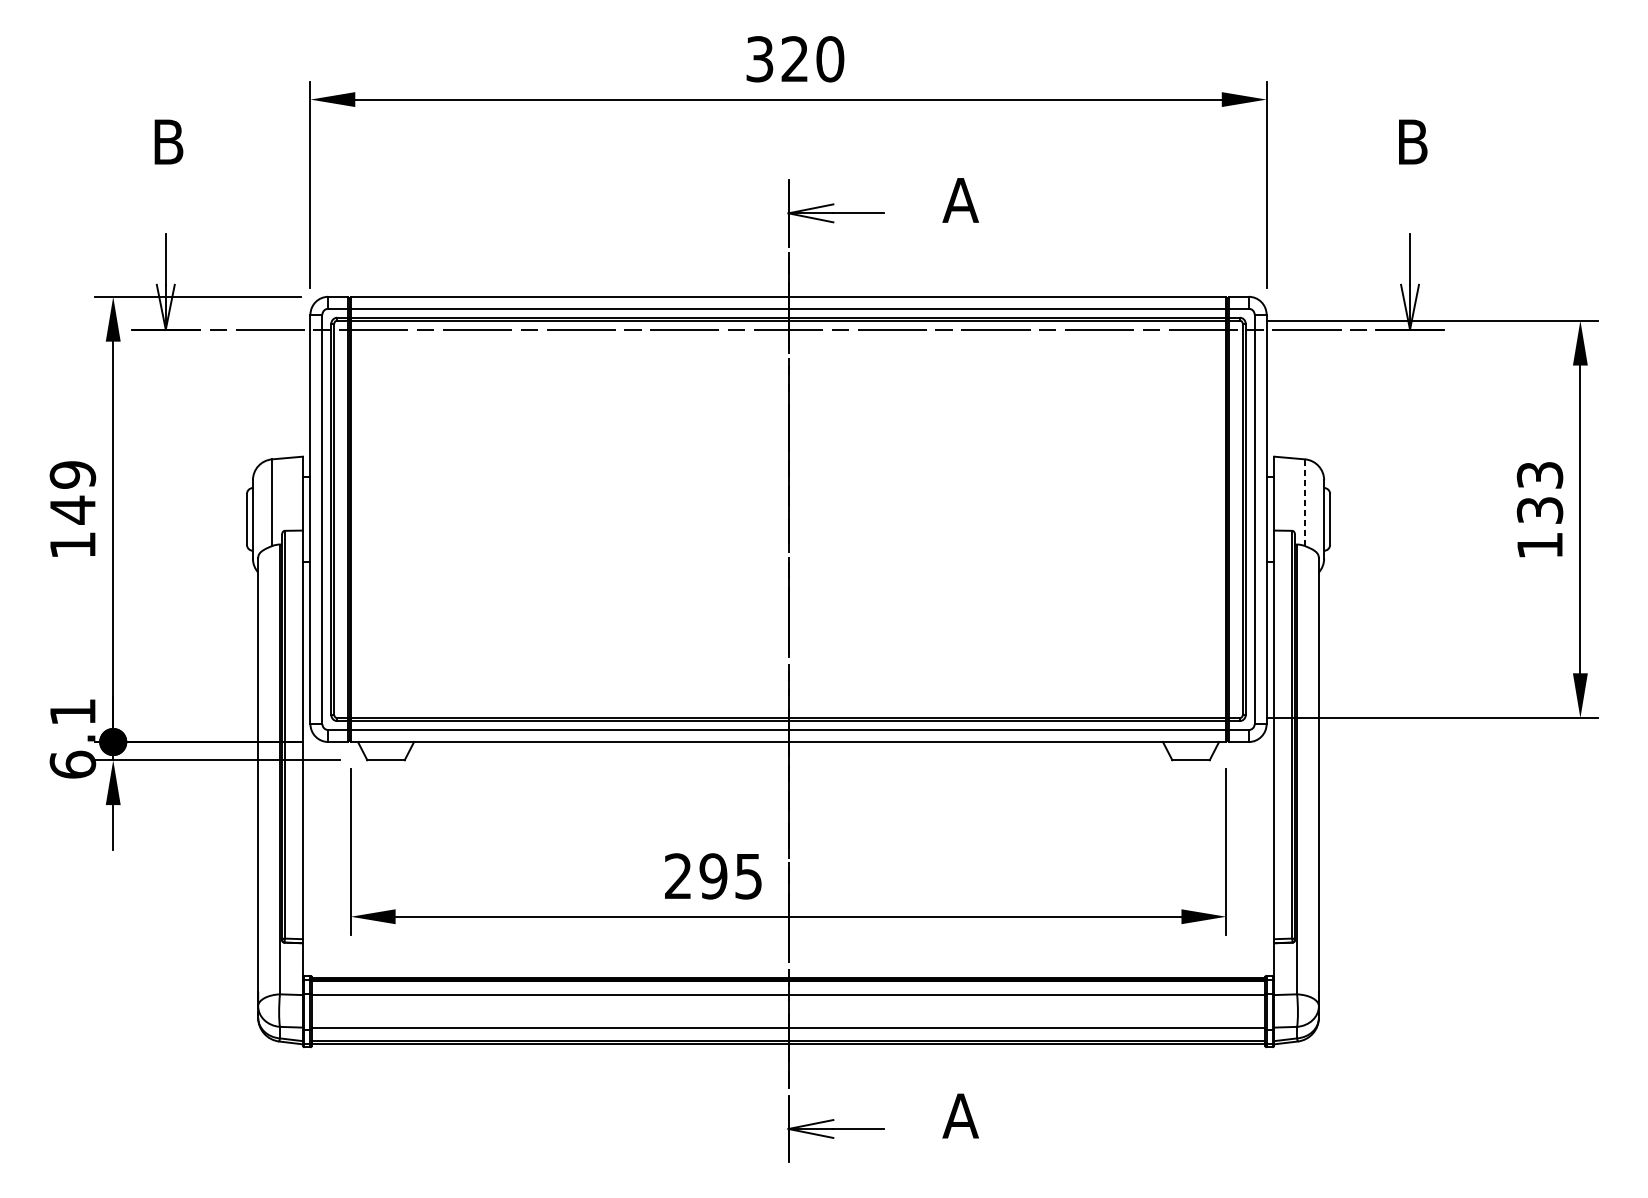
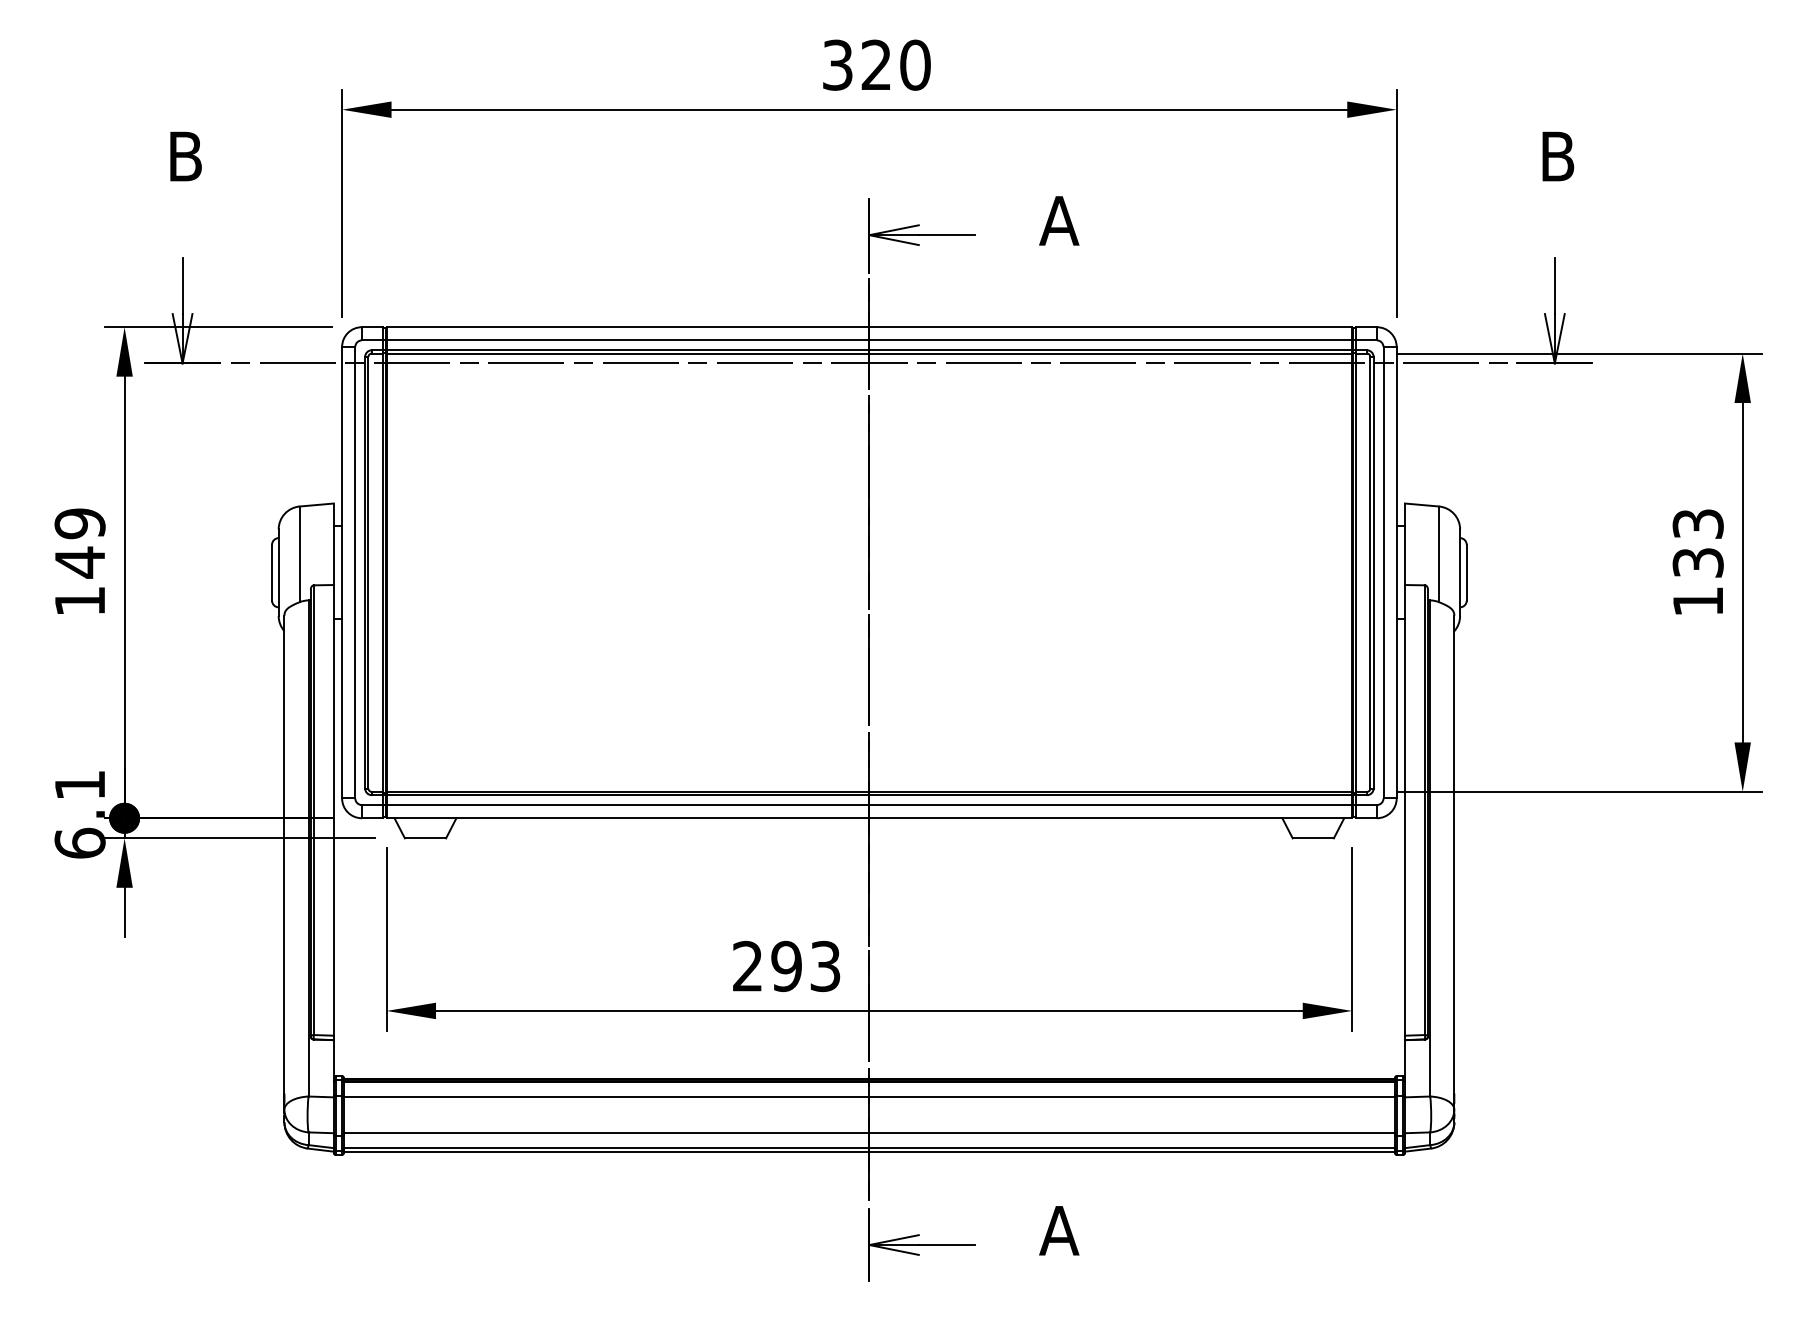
line: (1305, 502) -> (1439, 554), dashed -> solid
text: (748, 875) -> (825, 965), 295 -> 293

